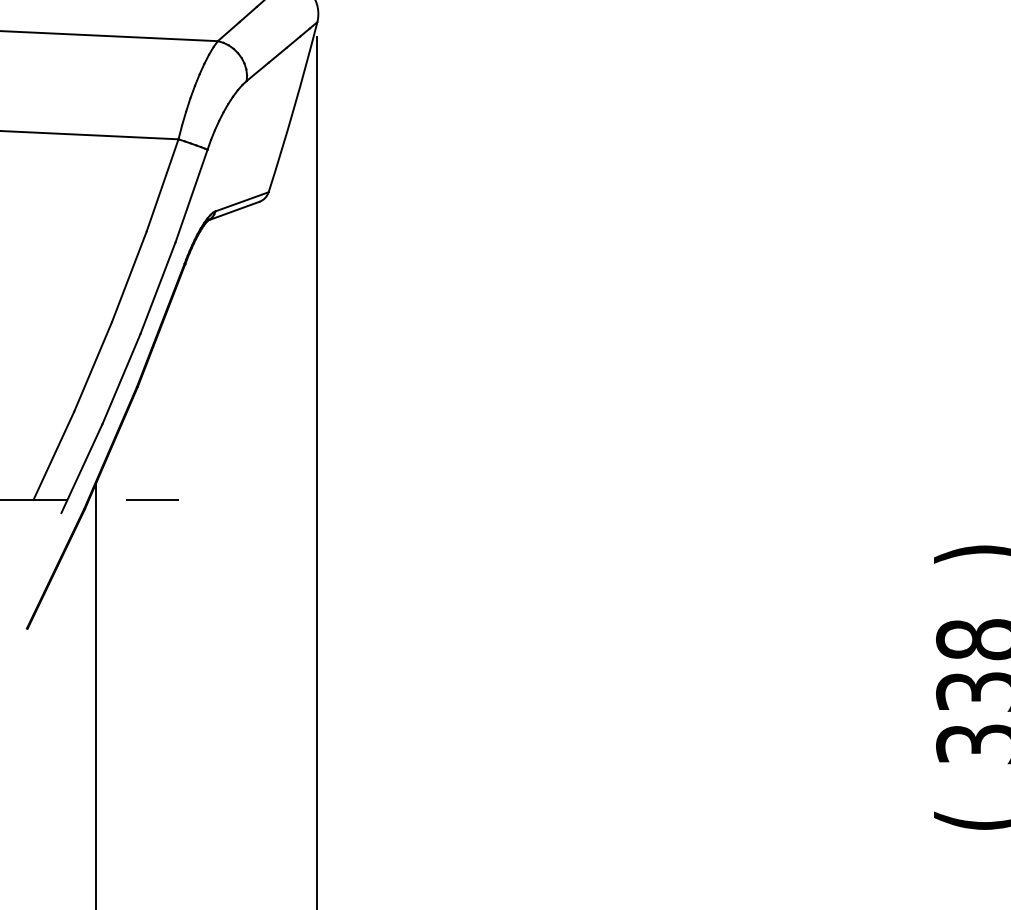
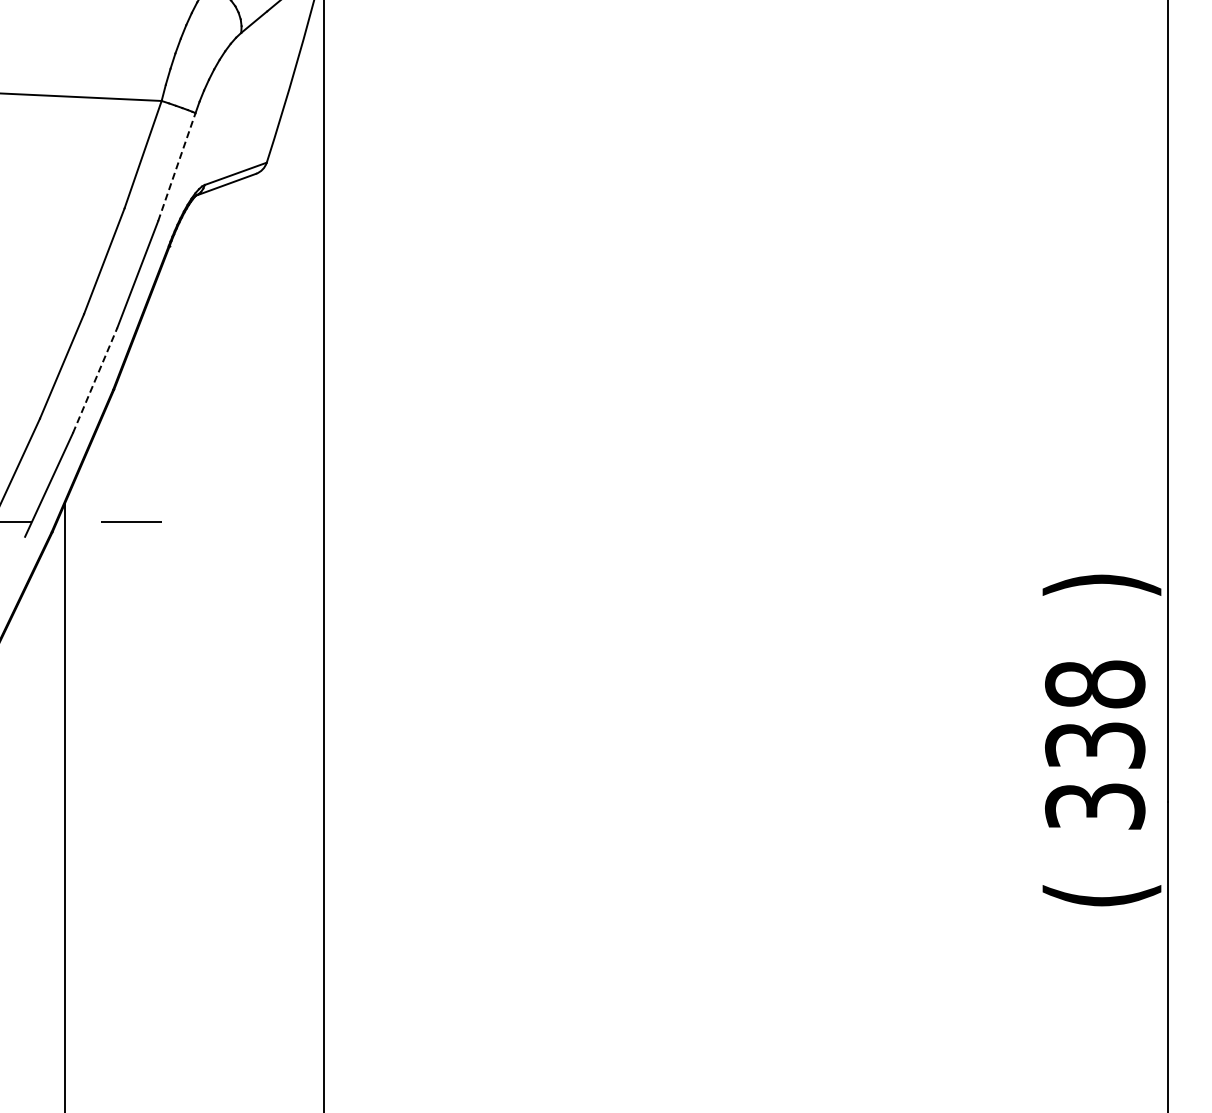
line: (192, 195) -> (177, 166), solid -> dashed
line: (121, 379) -> (95, 380), solid -> dashed

